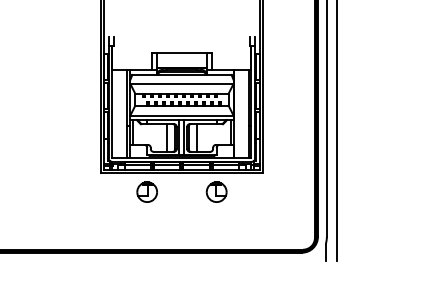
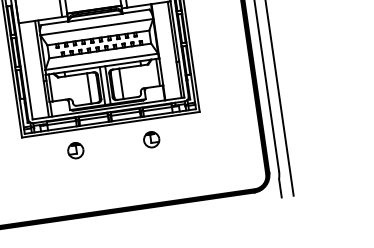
part: (146, 191) -> (75, 150), size x0.7
part: (216, 191) -> (151, 139), size x0.7

